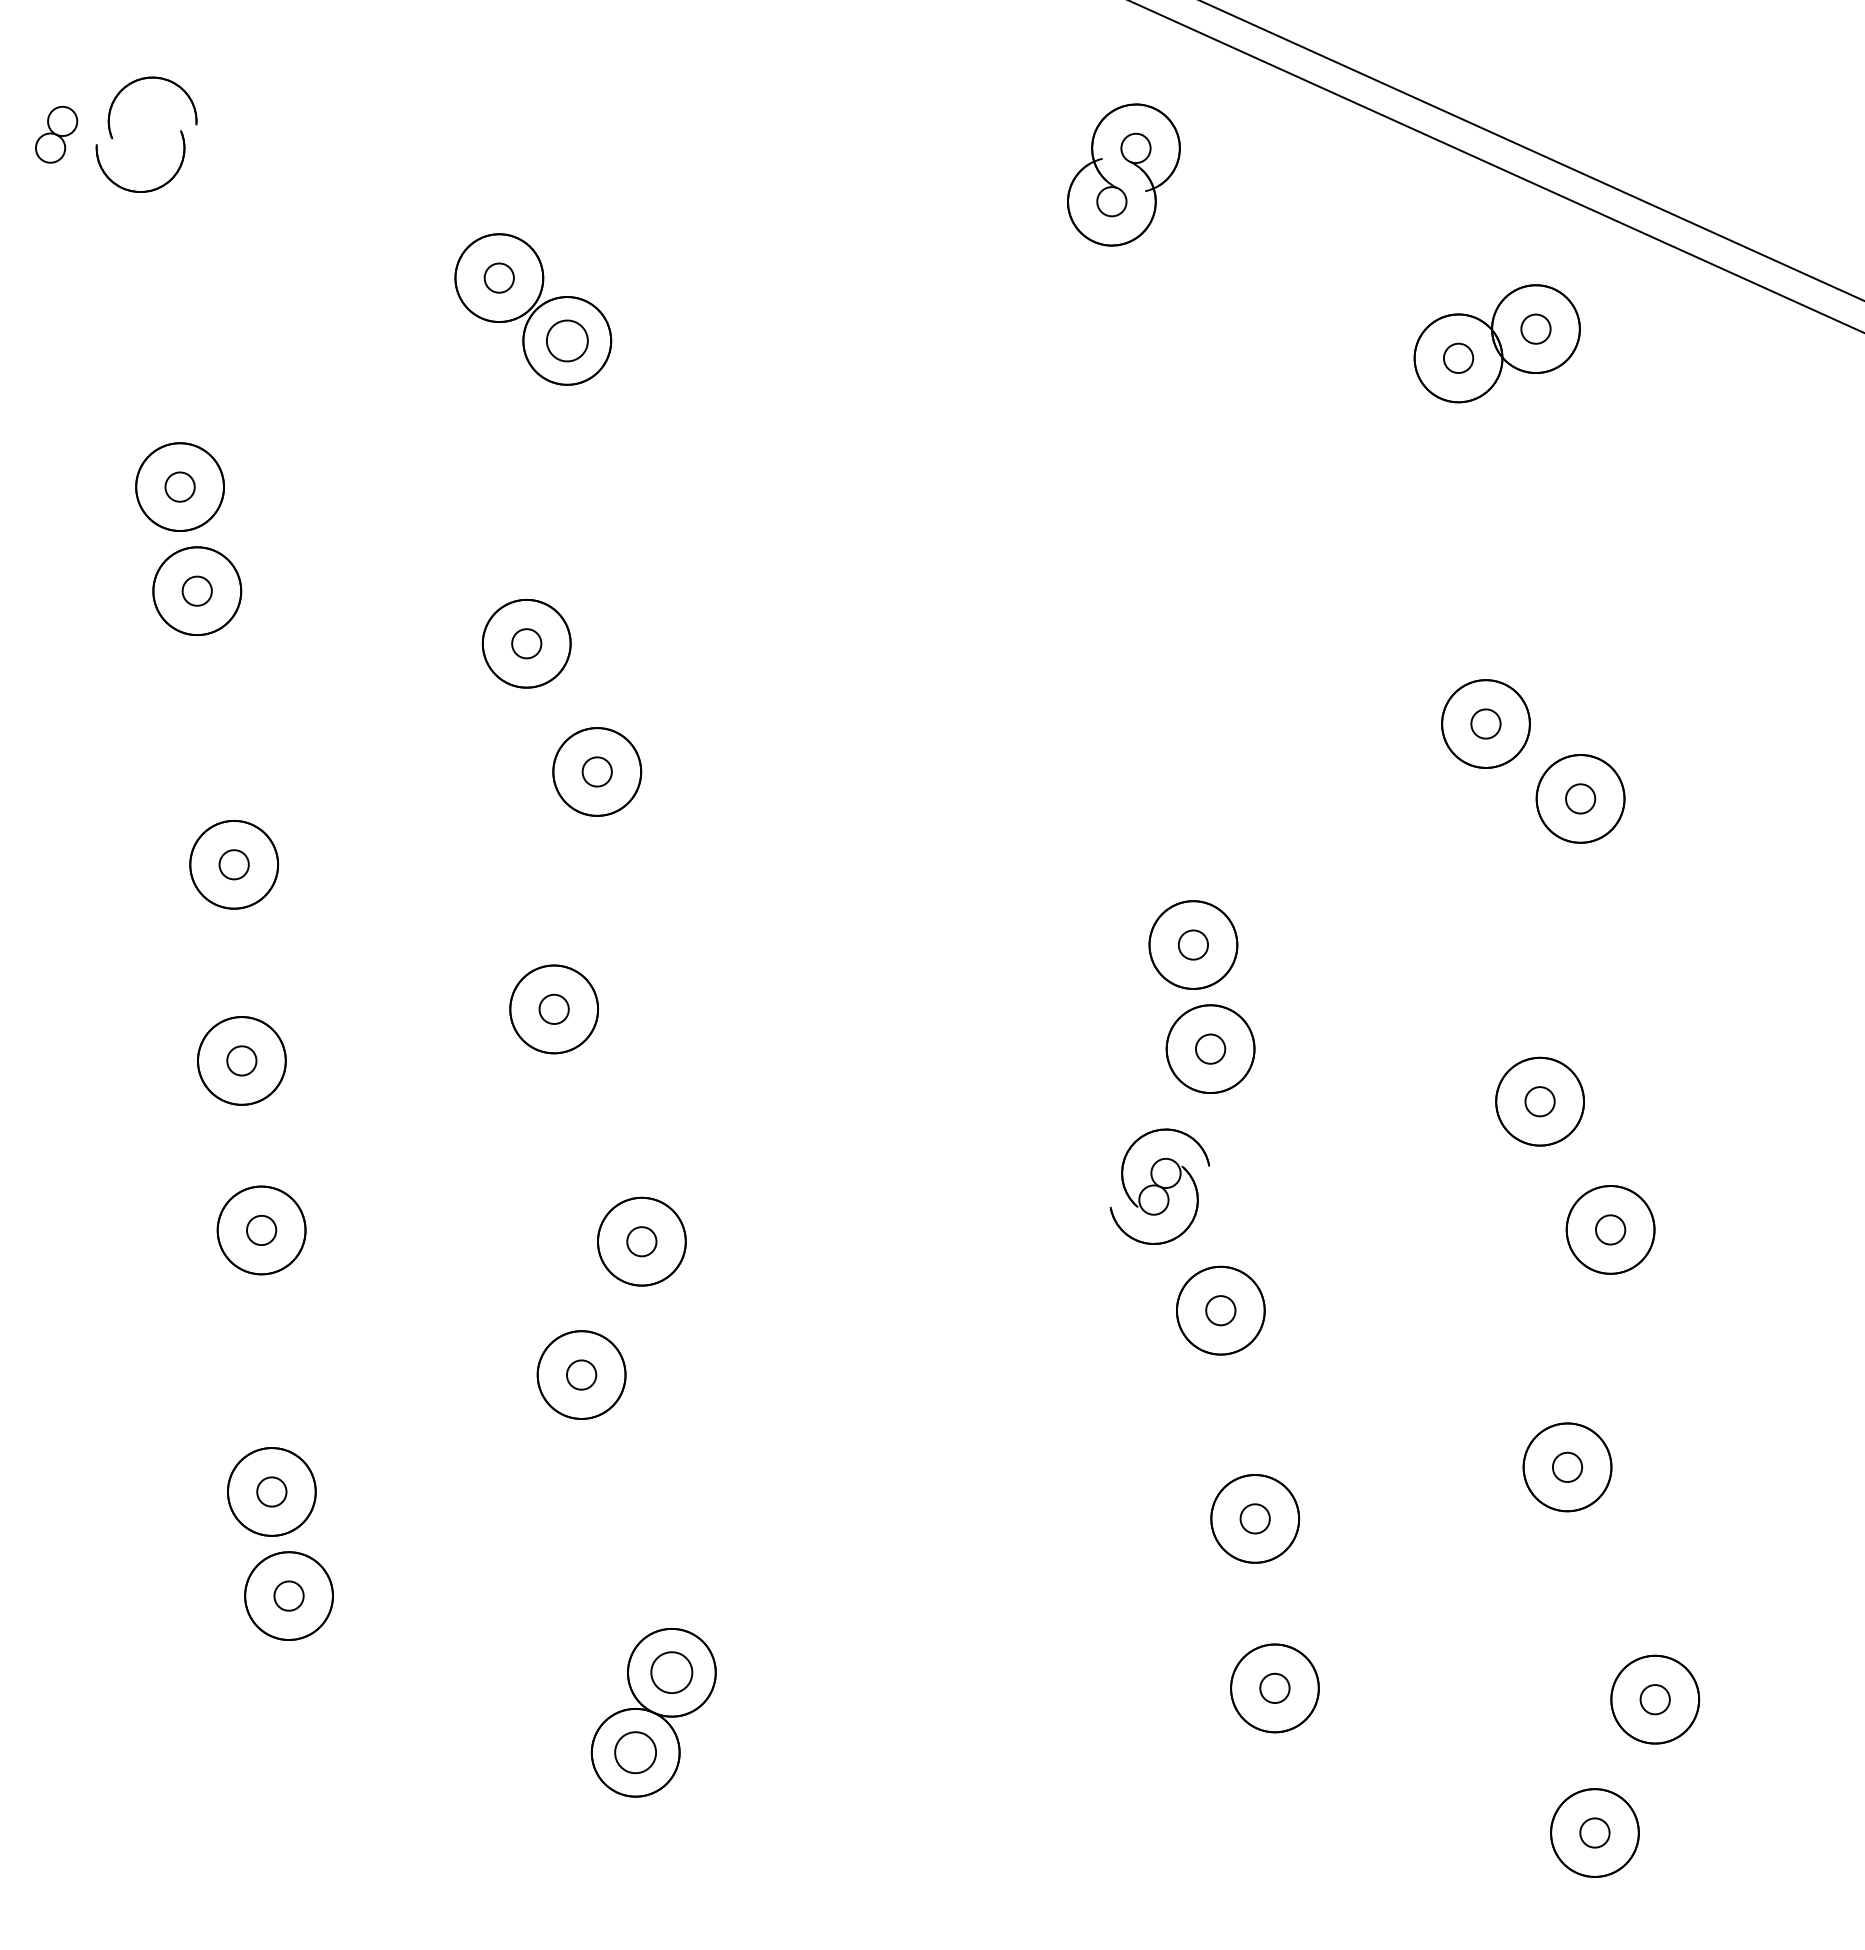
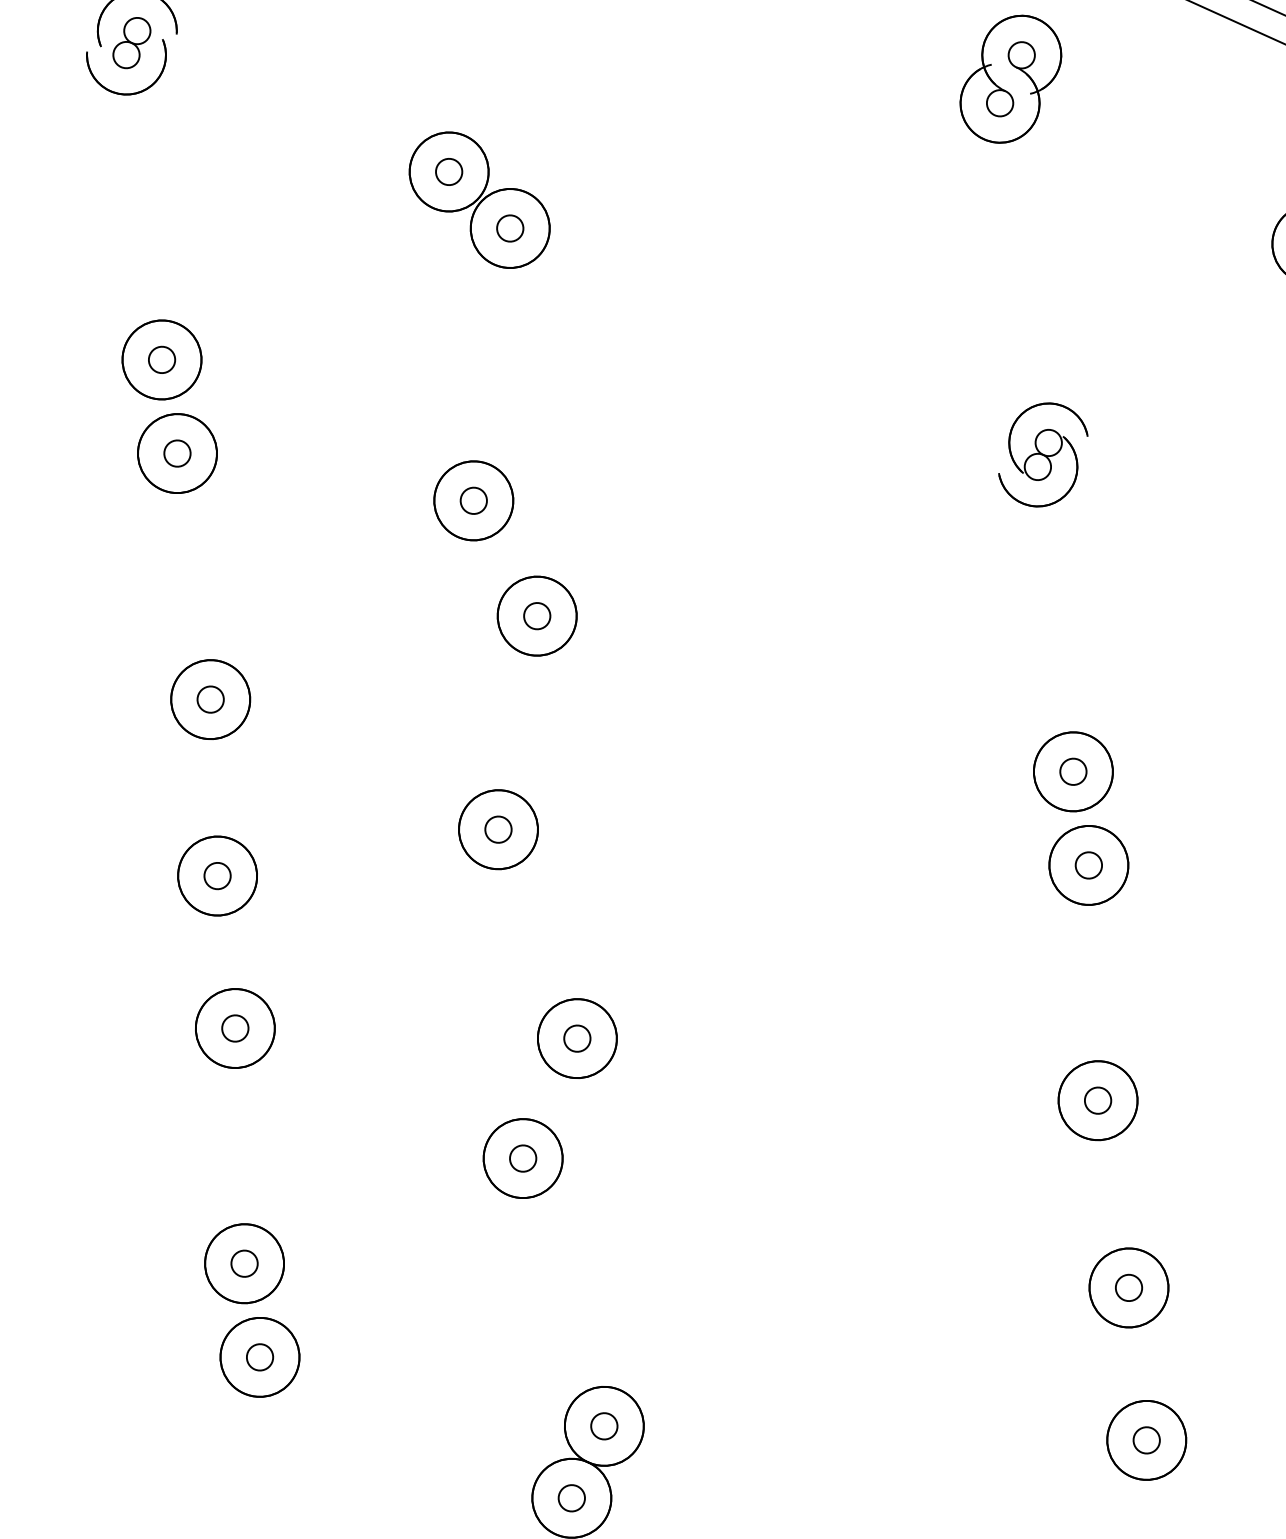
part: (56, 134) -> (131, 42), moved
part: (566, 340) -> (509, 228), size x0.71
part: (1159, 1186) -> (1042, 454), moved
part: (671, 1672) -> (604, 1426), size x0.71
part: (635, 1752) -> (571, 1498), size x0.71

